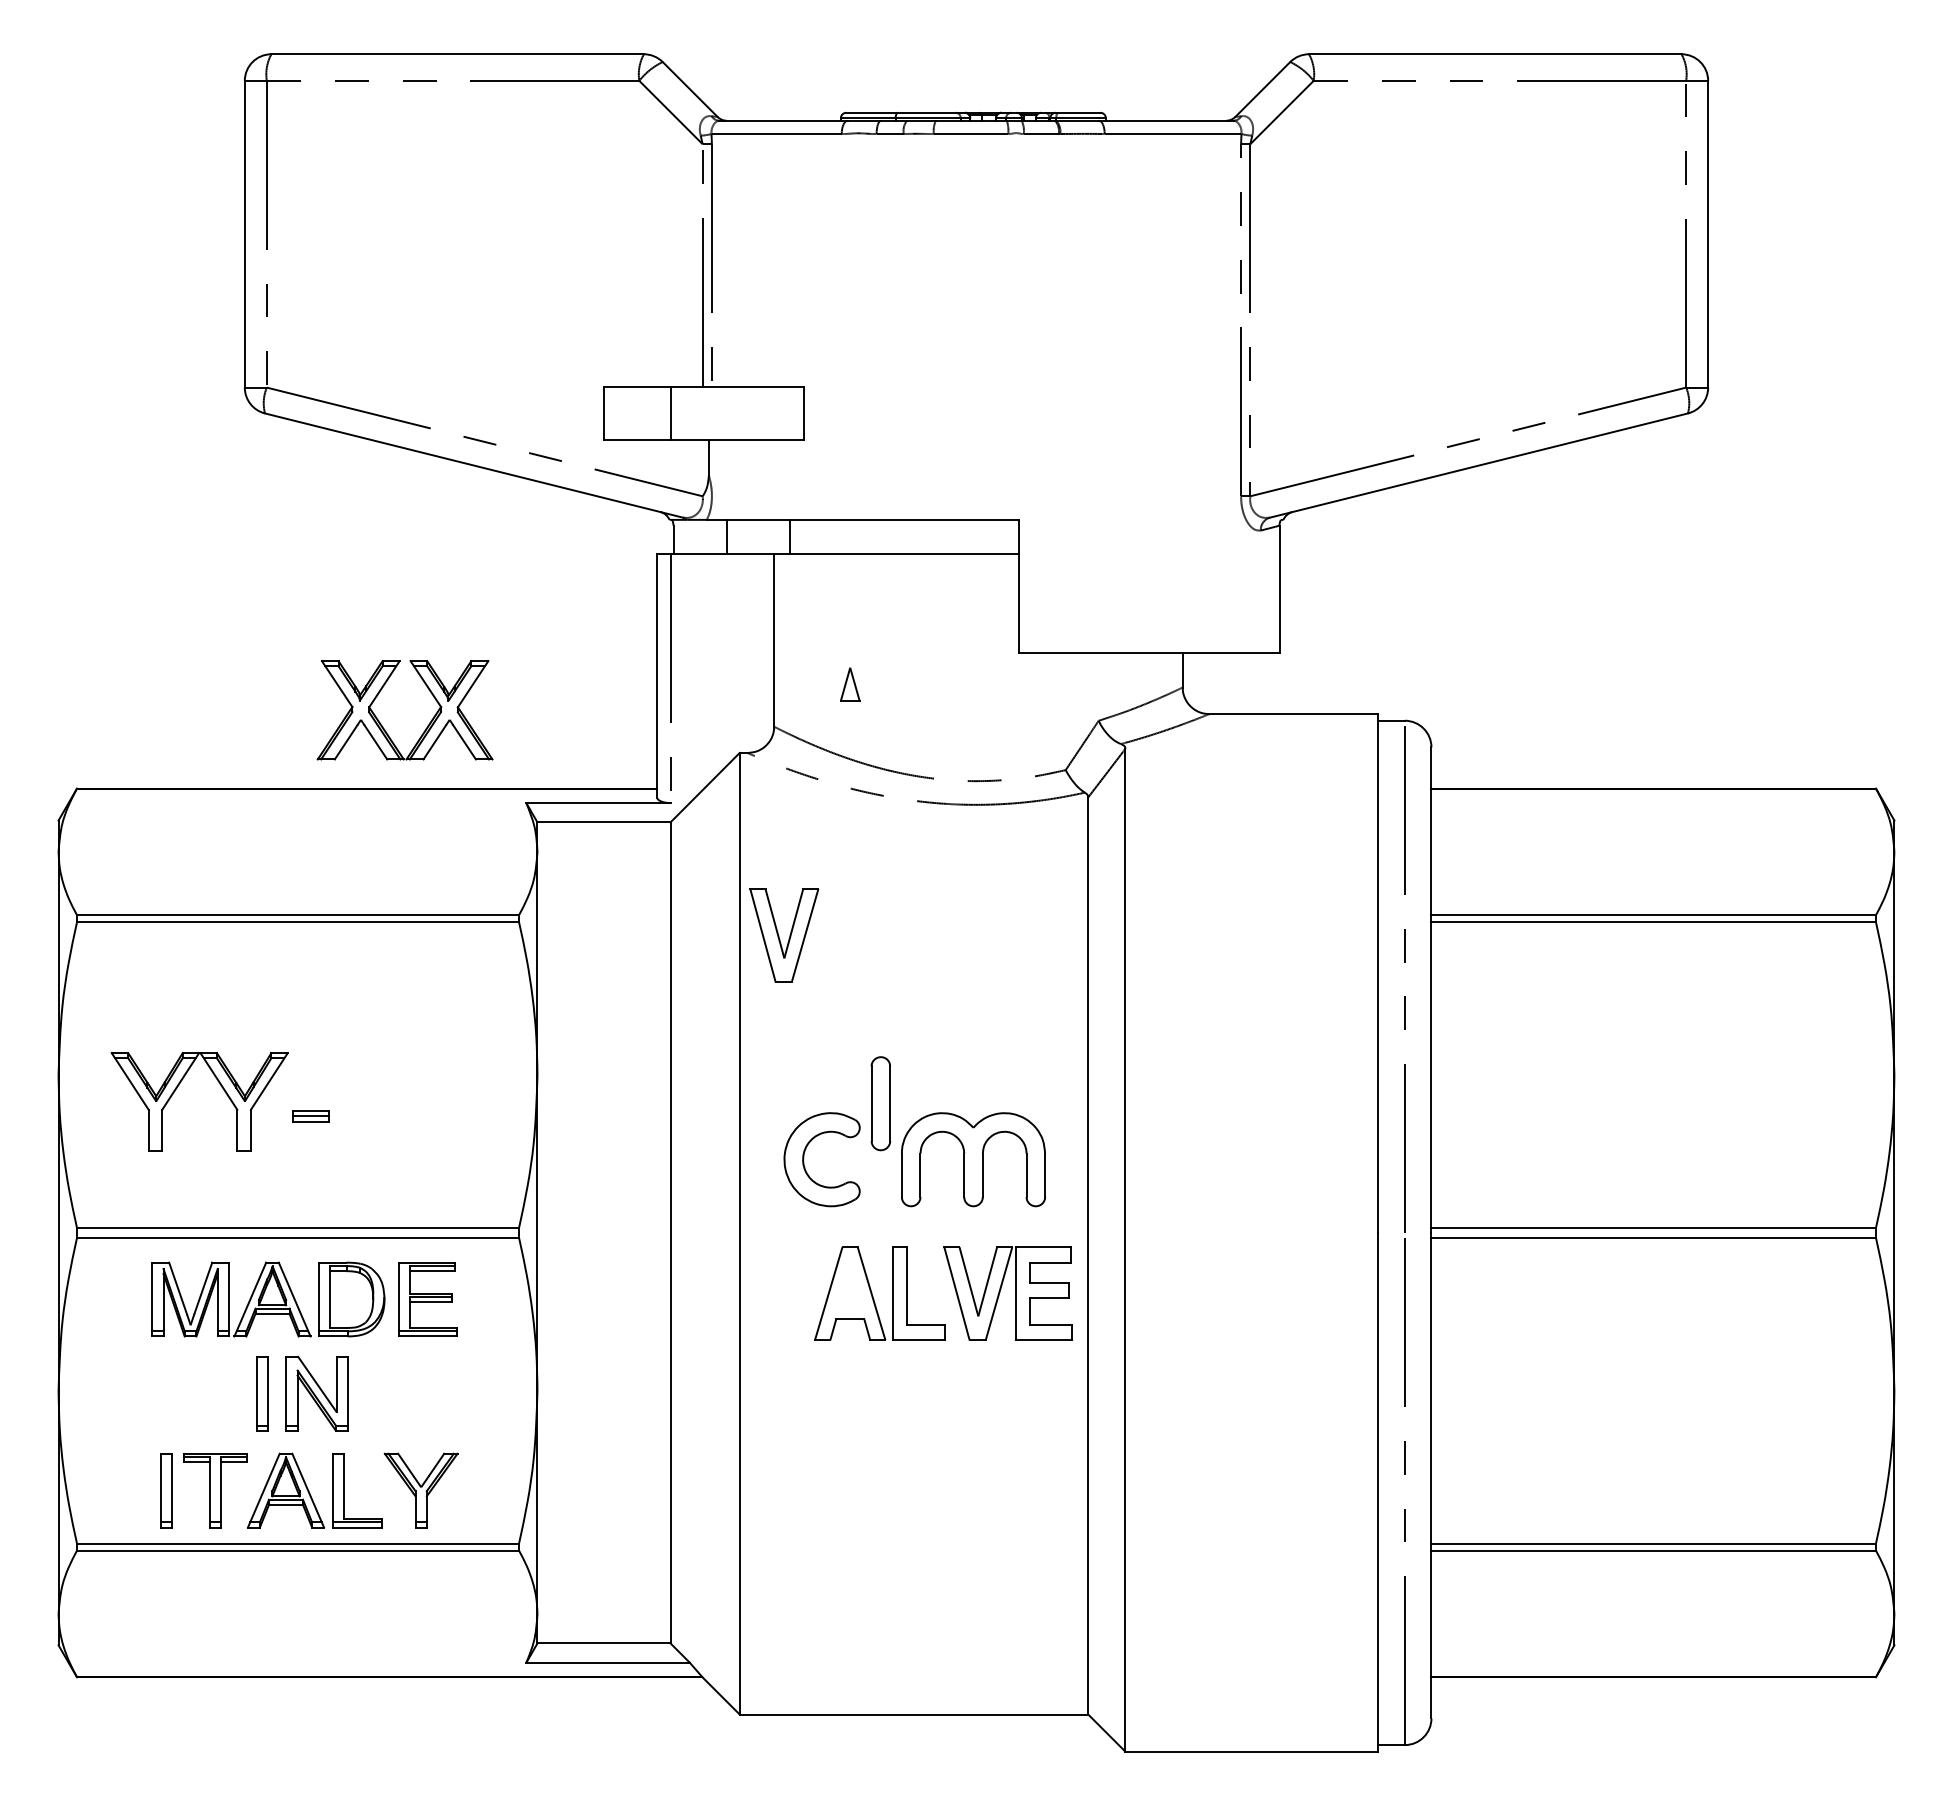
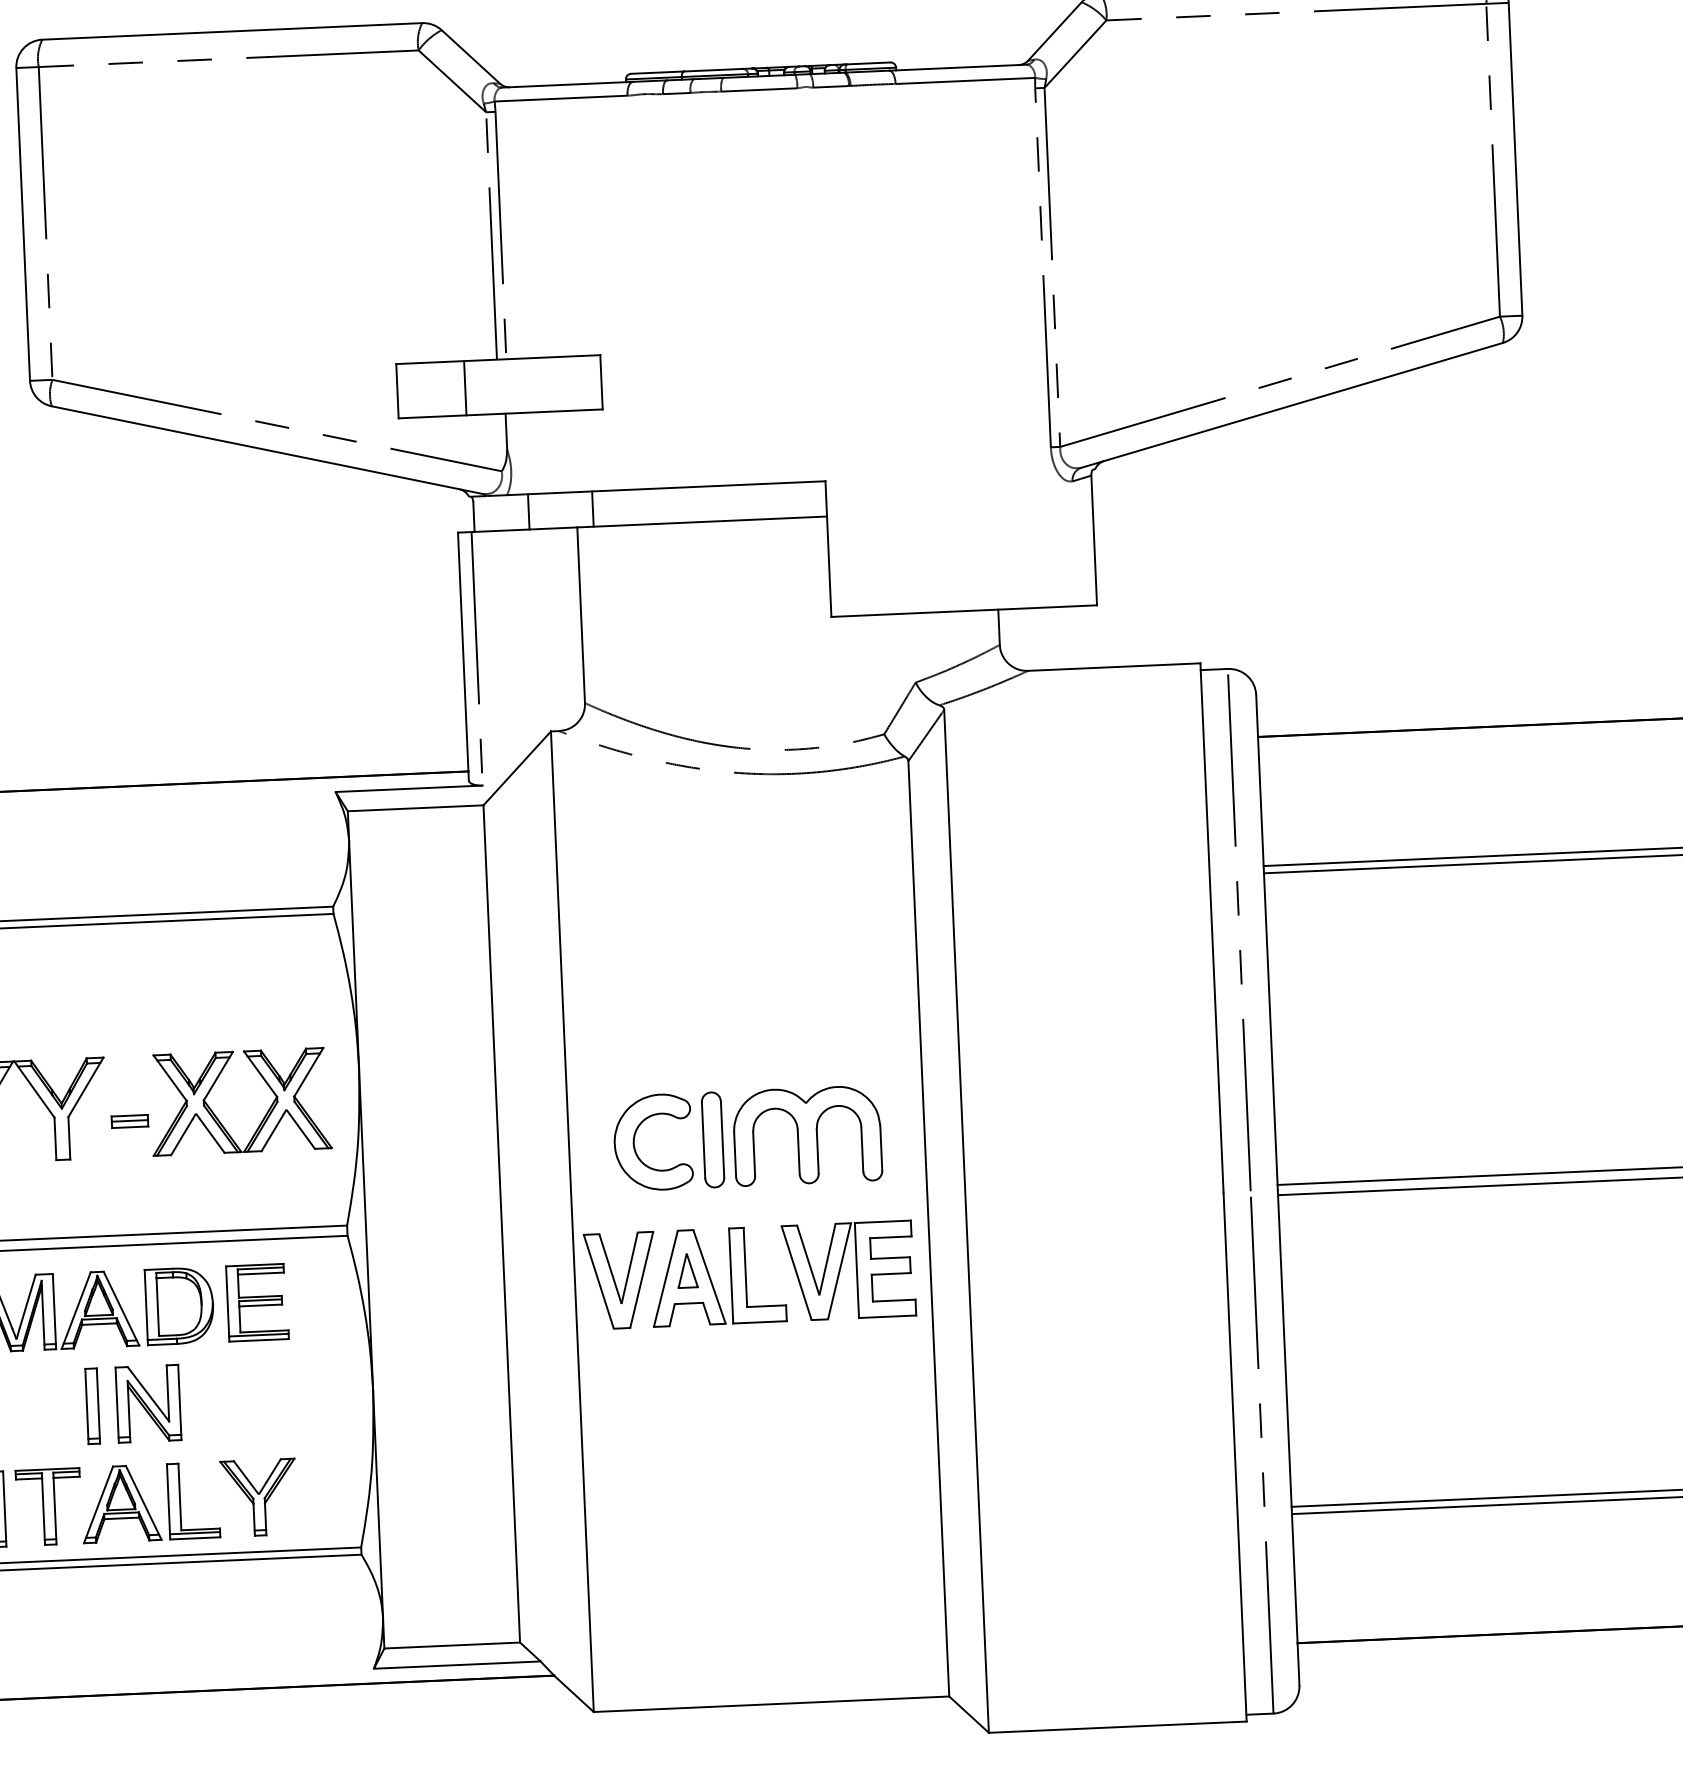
part: (850, 684) -> (687, 1270), moved
part: (383, 726) -> (219, 1119), moved
part: (784, 935) -> (620, 1280), moved
part: (880, 1103) -> (712, 1139), moved

